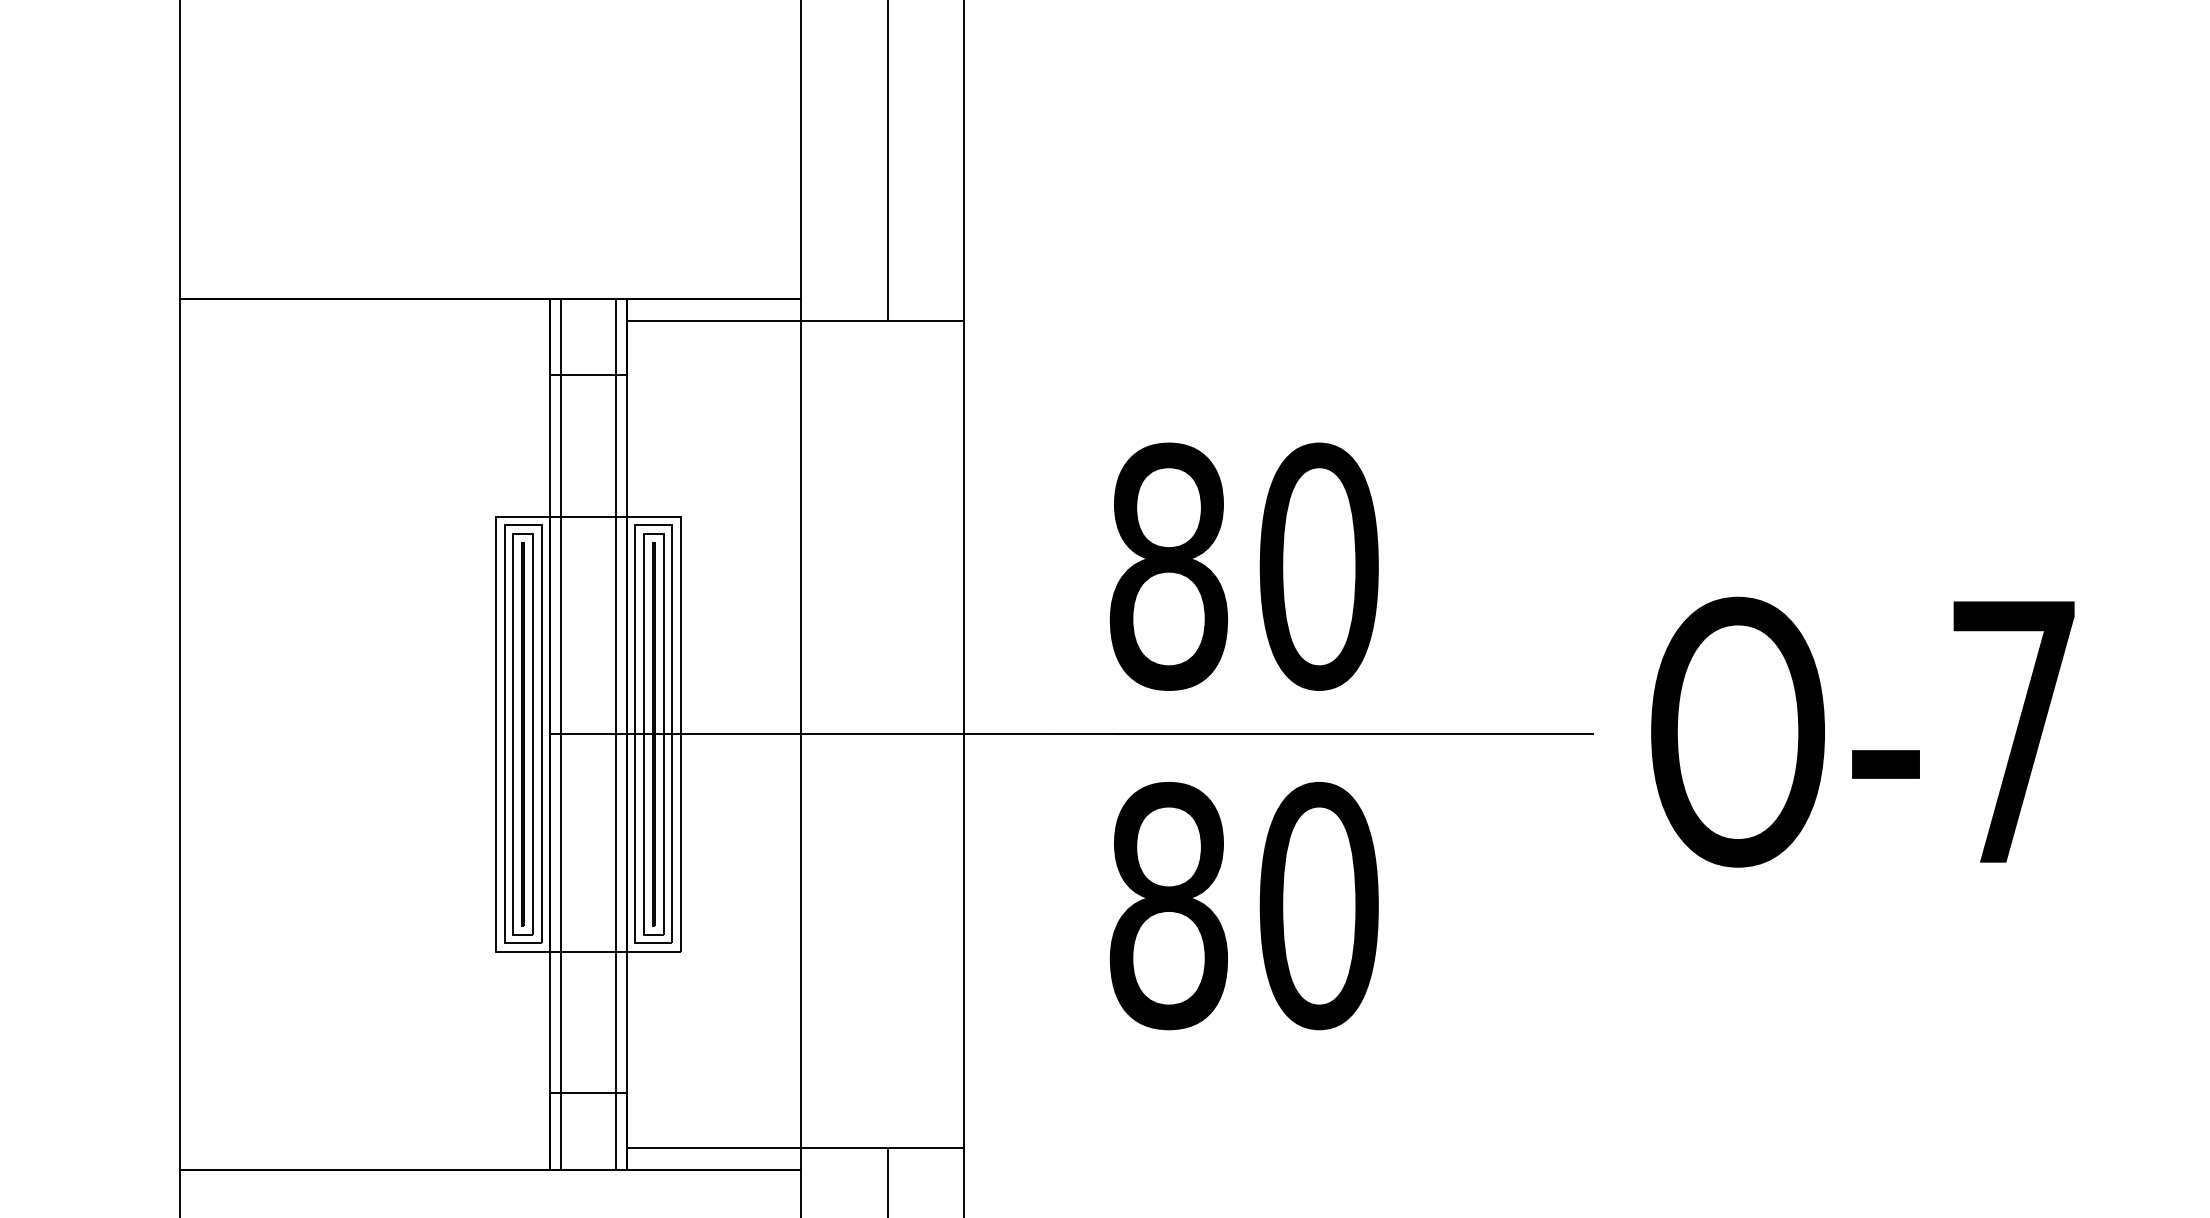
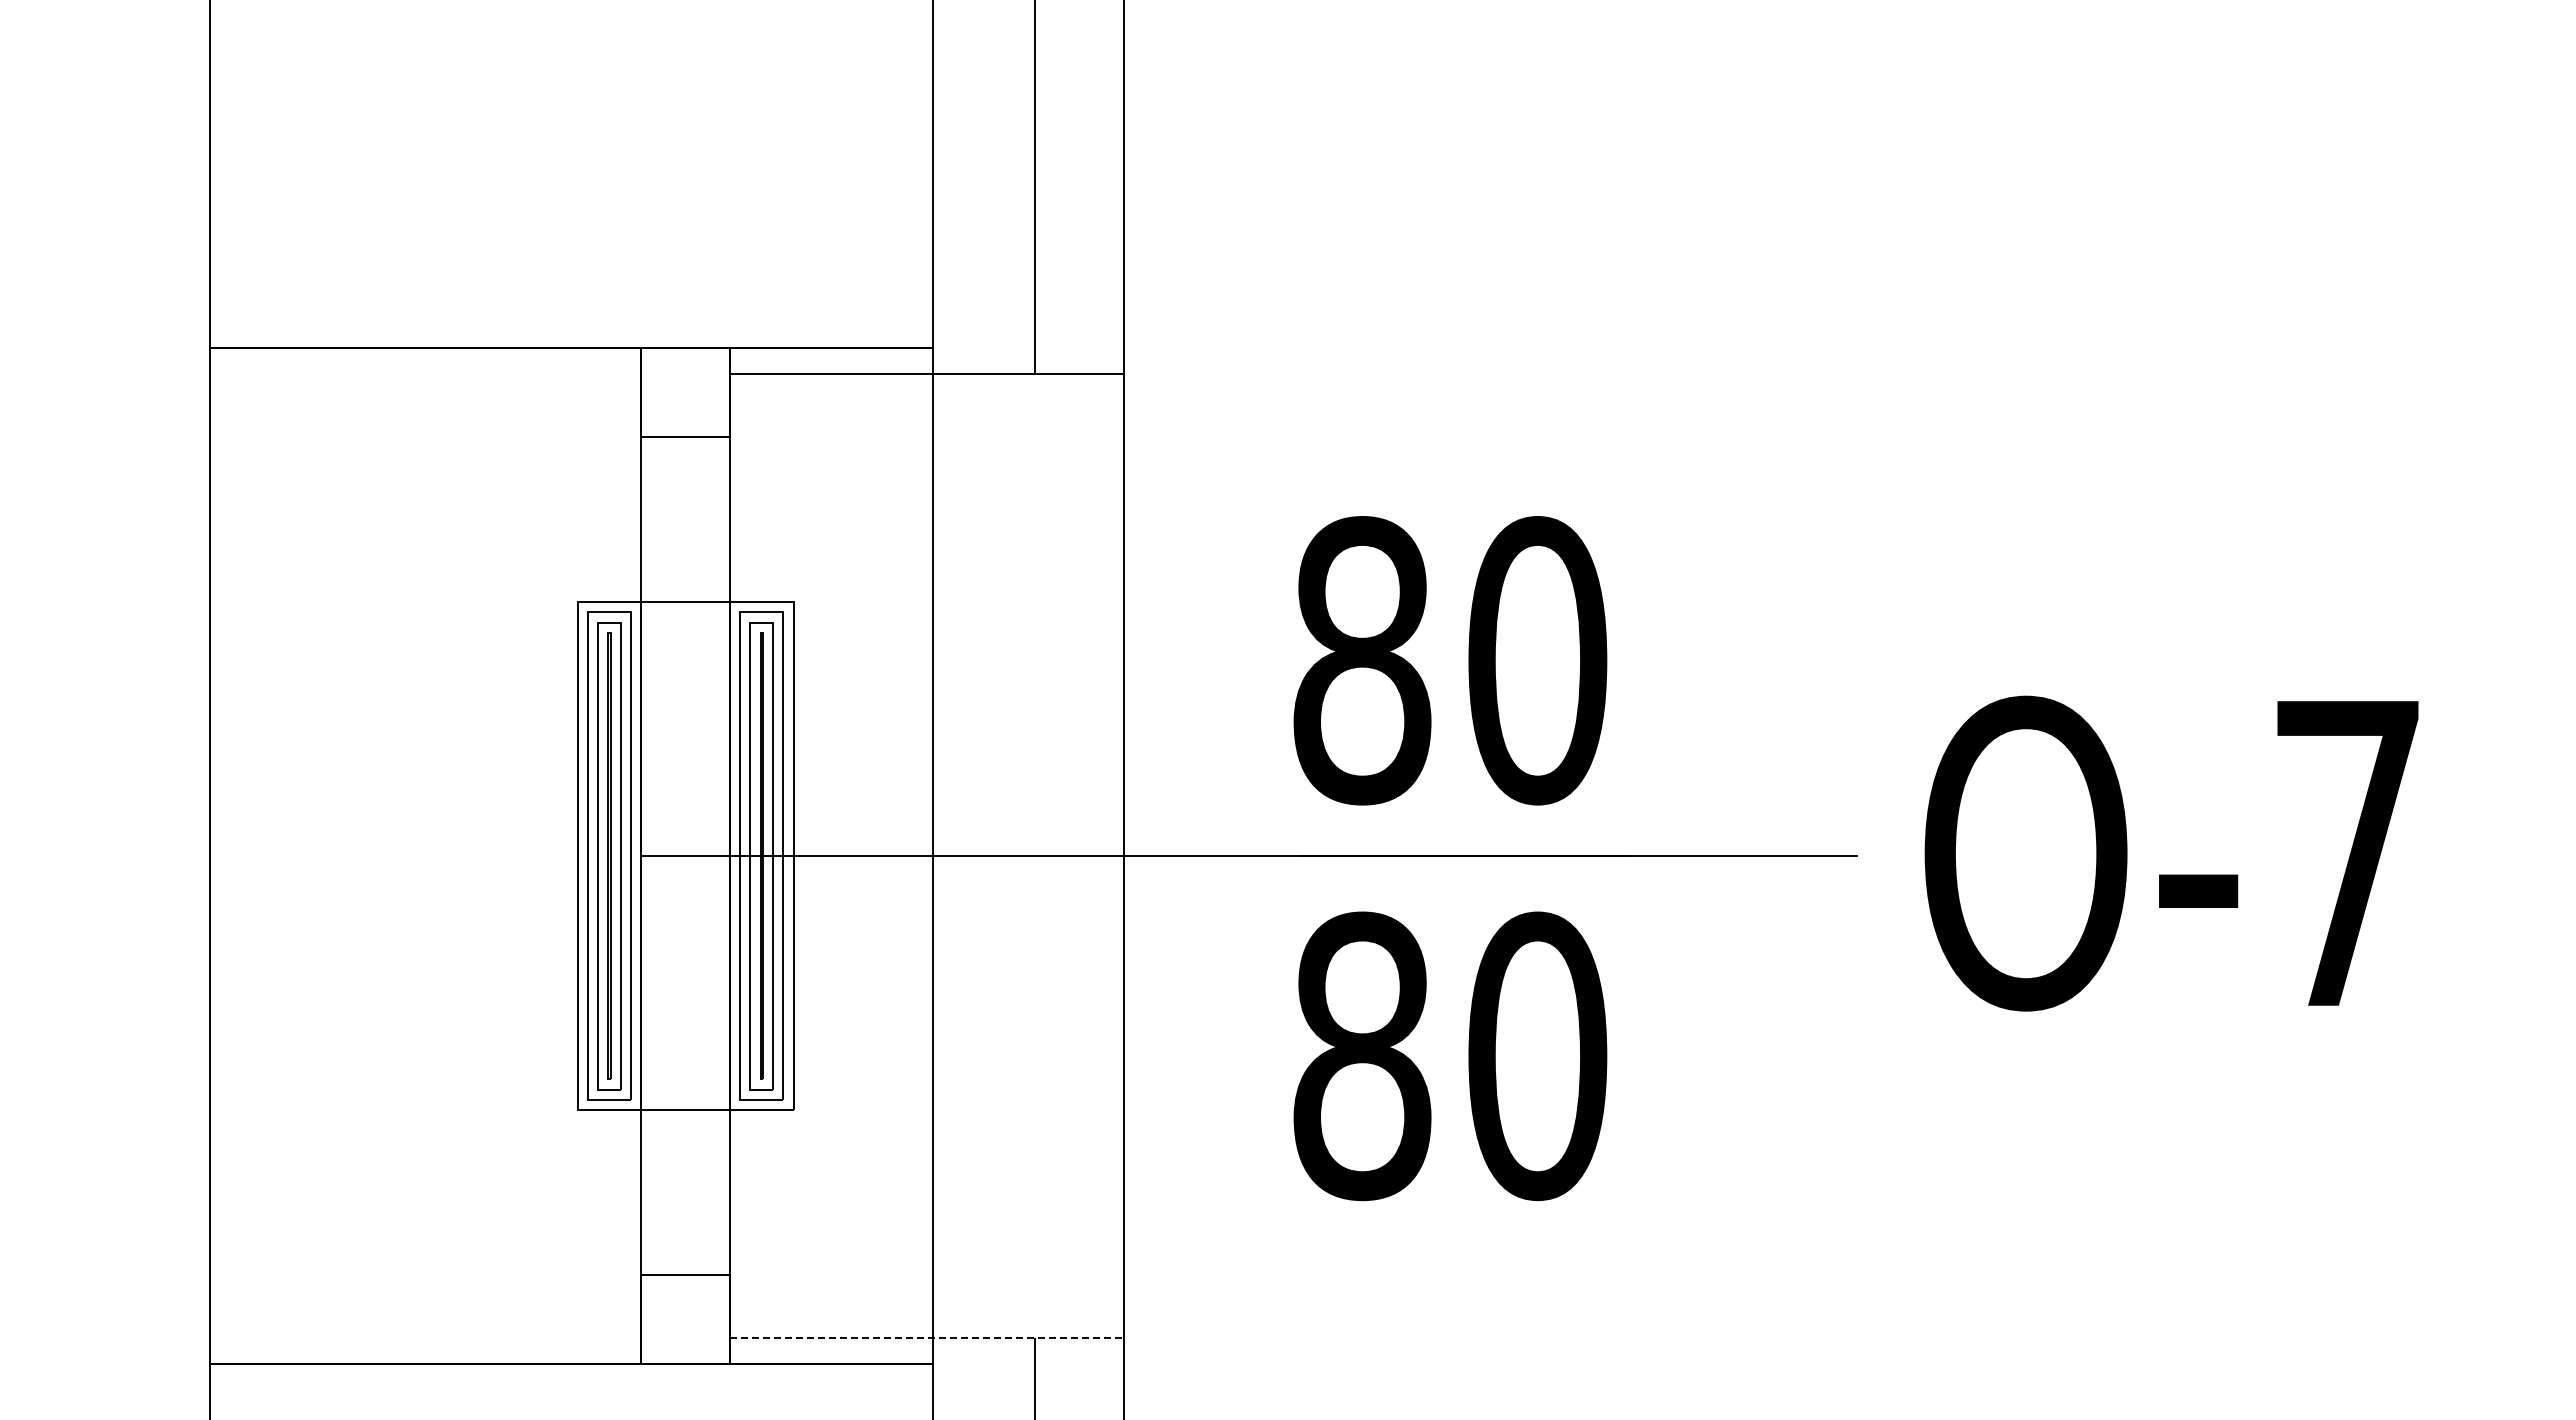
line: (561, 733) -> (654, 855), removed
line: (615, 733) -> (717, 855), removed
line: (794, 1148) -> (926, 1338), solid -> dashed

